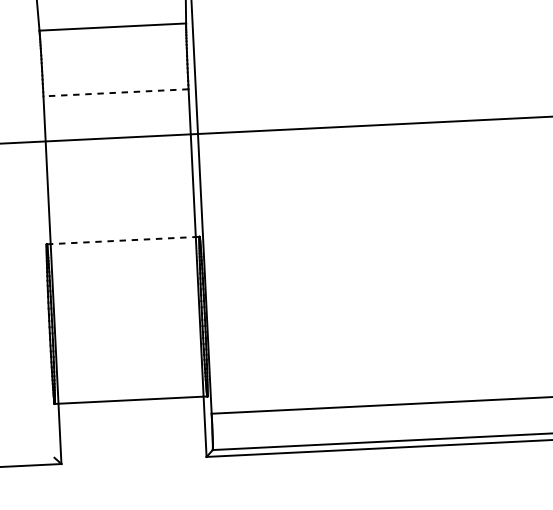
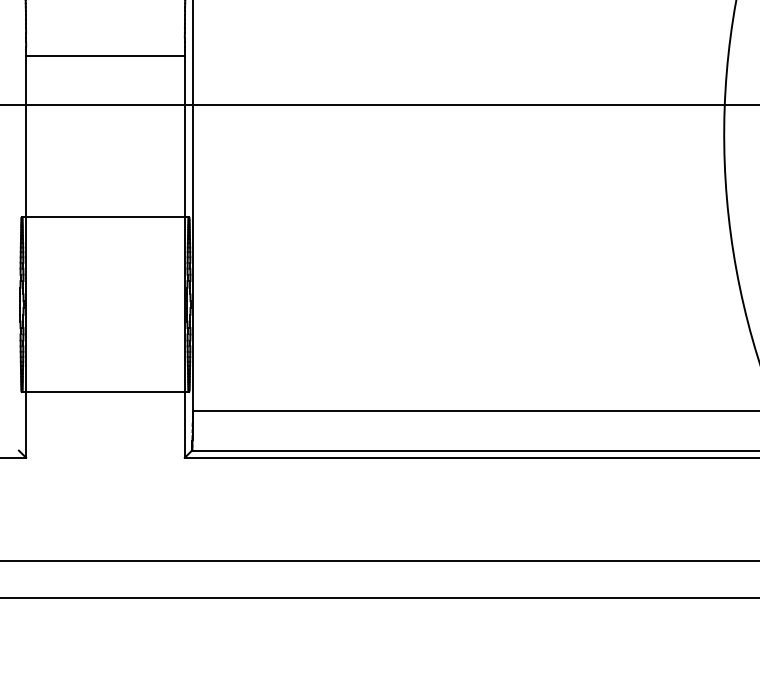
line: (116, 92) -> (105, 55), dashed -> solid
line: (123, 240) -> (105, 217), dashed -> solid

